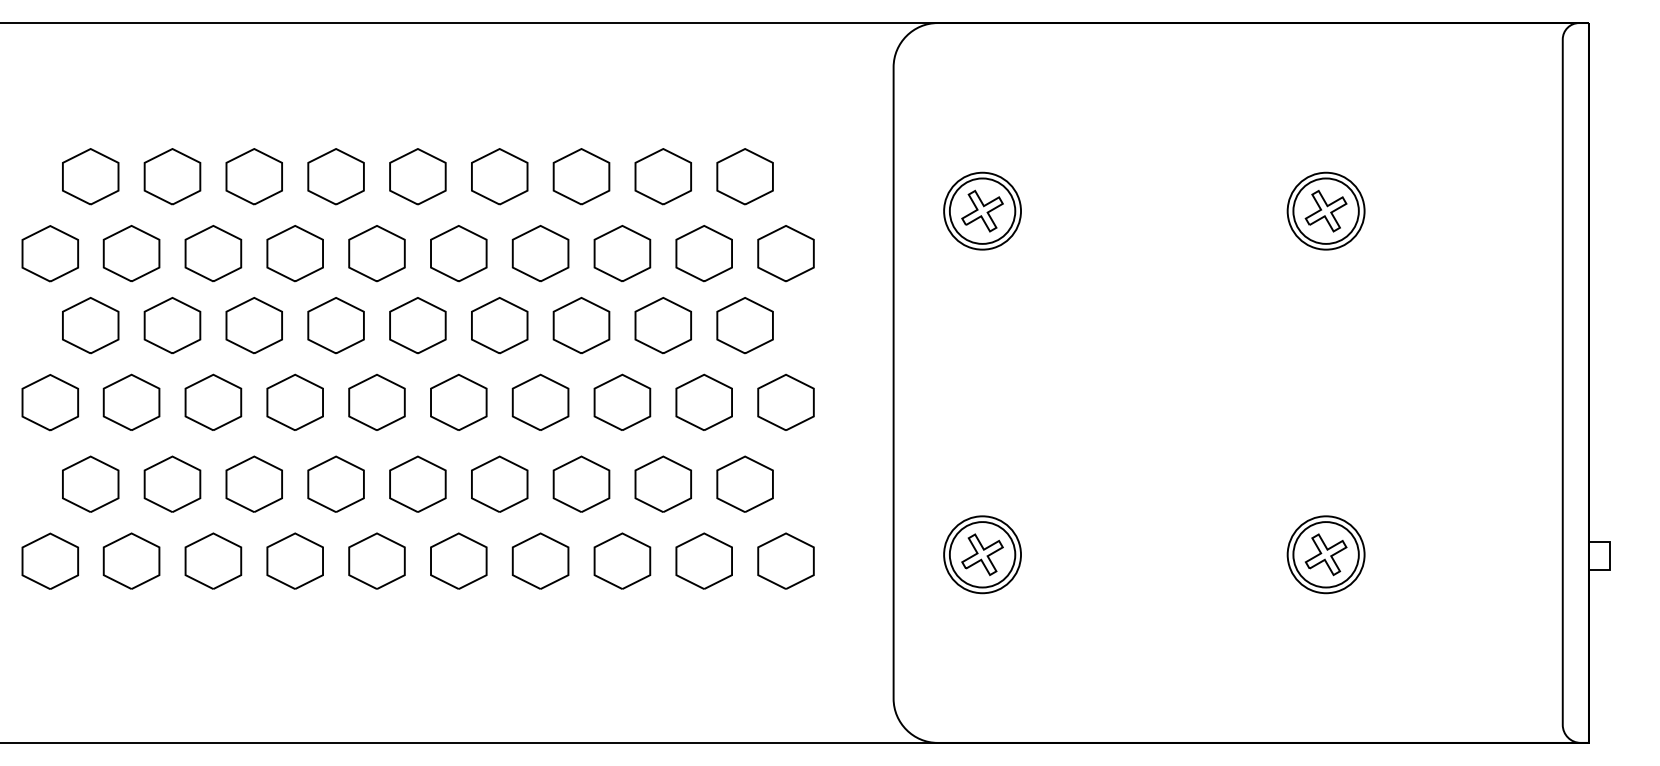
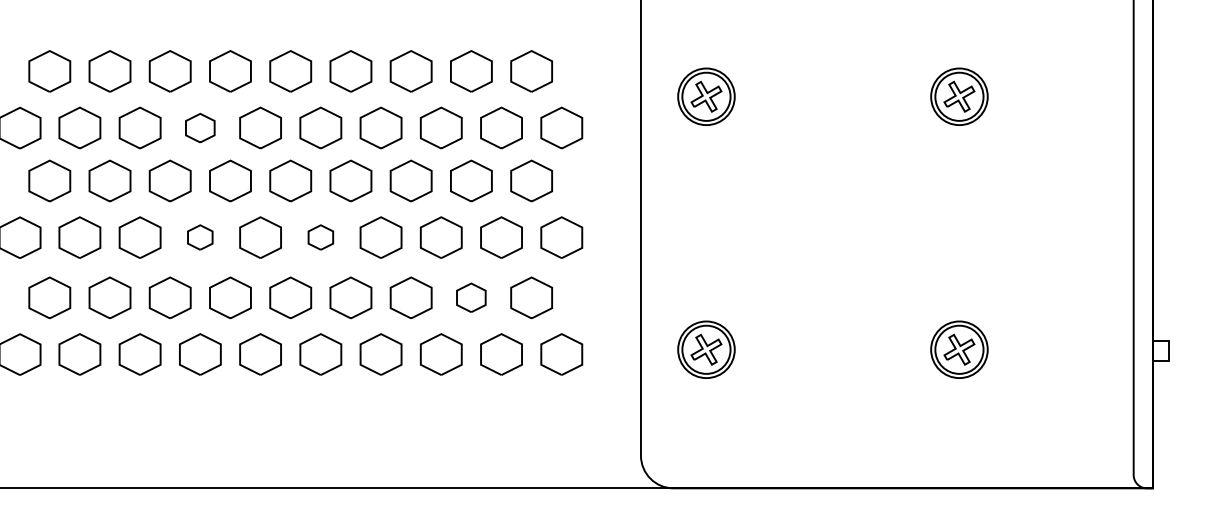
part: (294, 253) -> (199, 127), size x0.7
part: (294, 401) -> (199, 236), size x0.6
part: (458, 401) -> (320, 236), size x0.6
part: (662, 483) -> (470, 297), size x0.7

